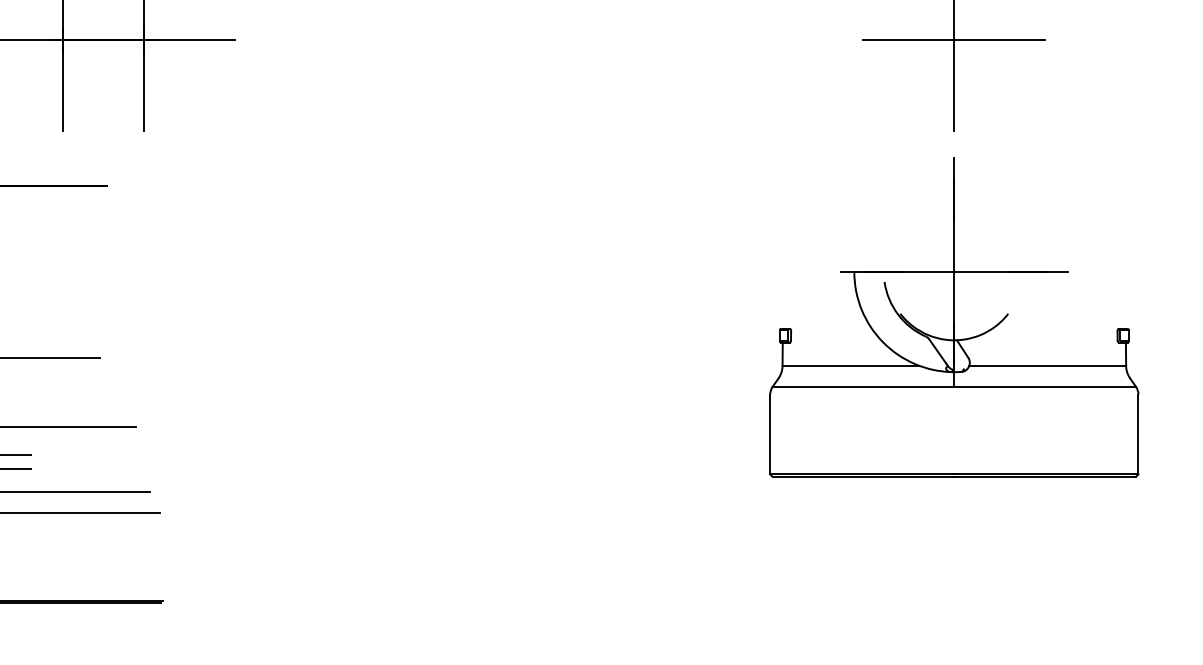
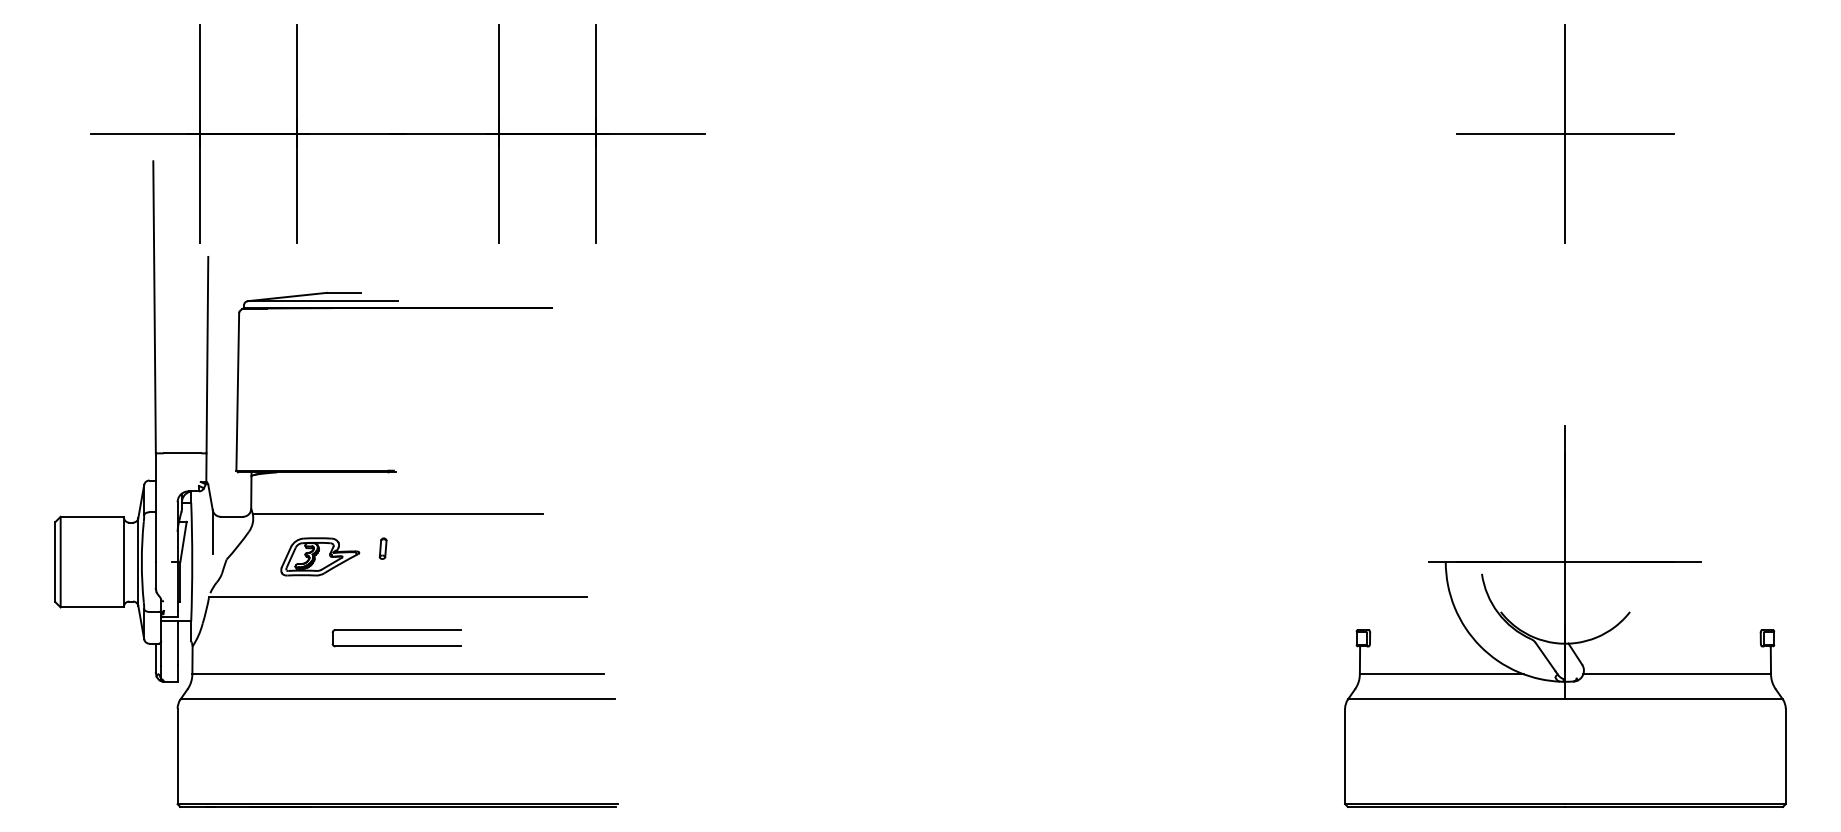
part: (954, 317) -> (1565, 616), moved

